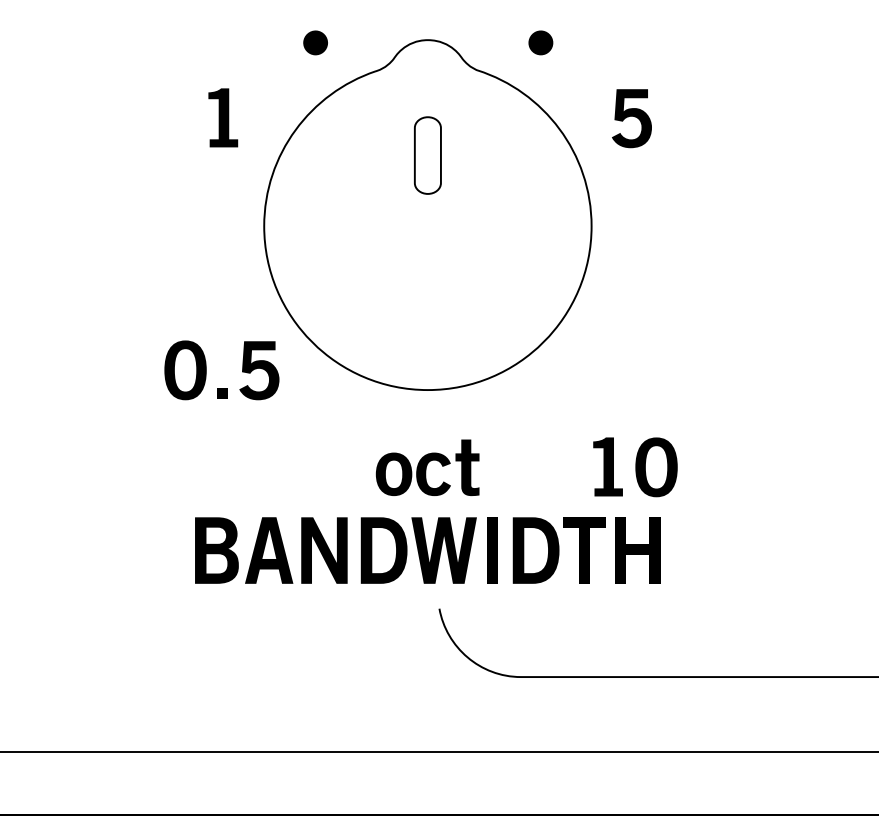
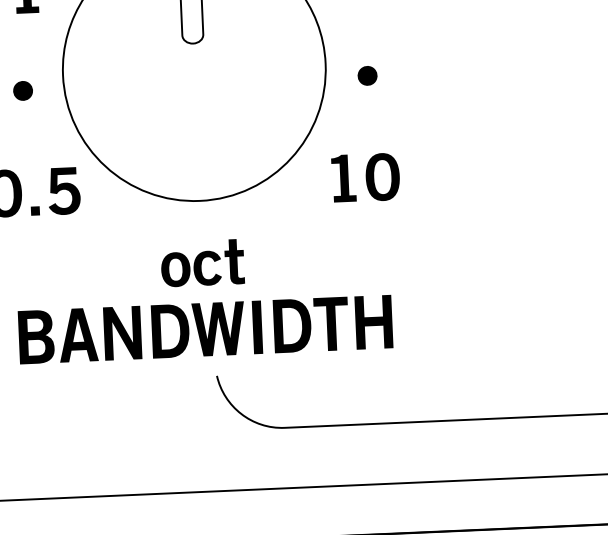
fill: (213, 243) -> (22, 90), added
fill: (642, 243) -> (367, 75), added
part: (635, 467) -> (365, 177), moved

